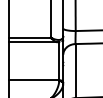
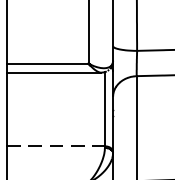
line: (34, 80) -> (57, 147), solid -> dashed

